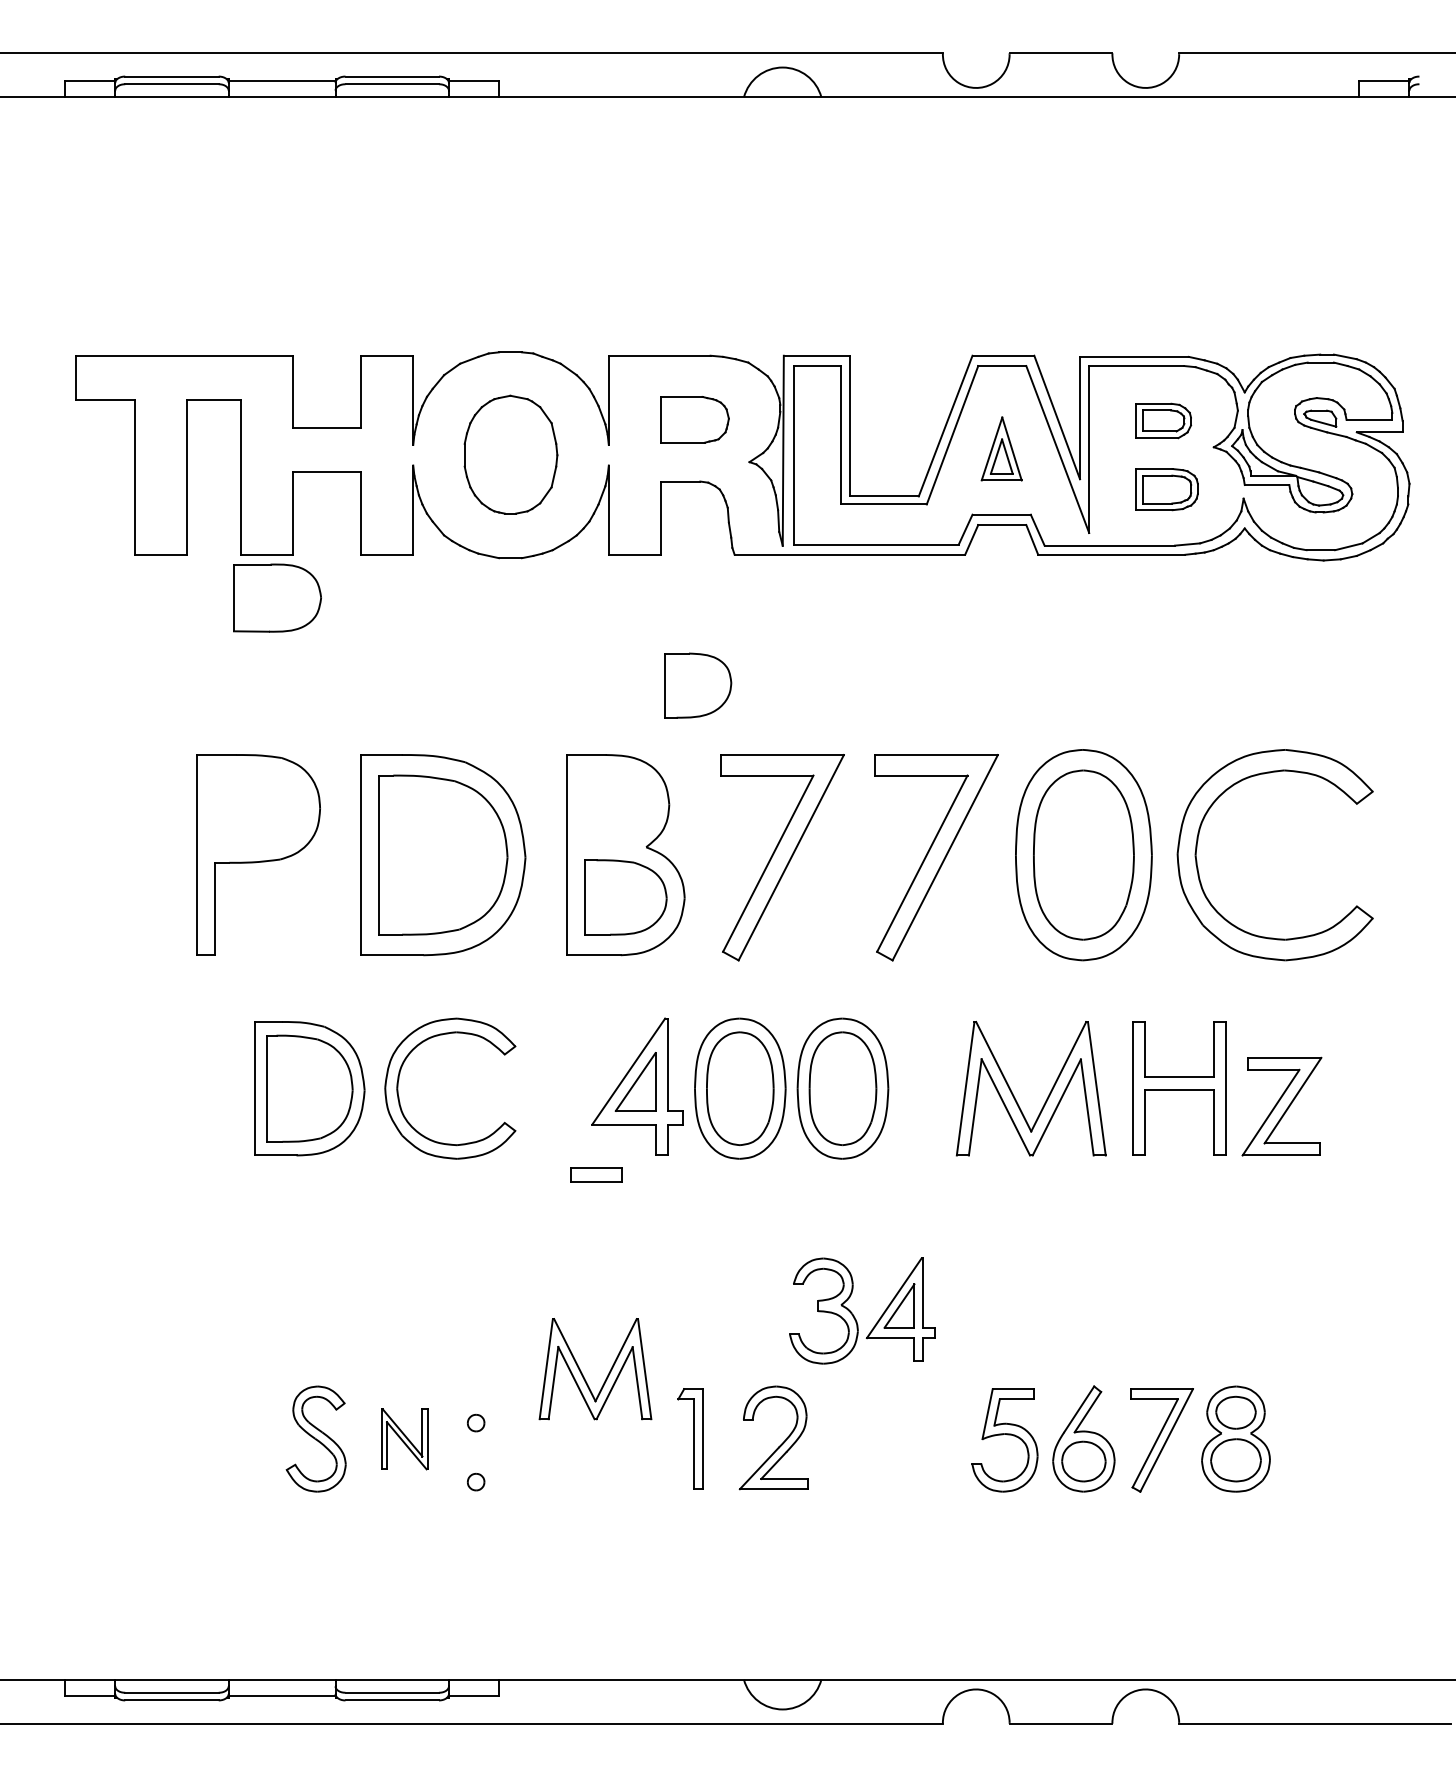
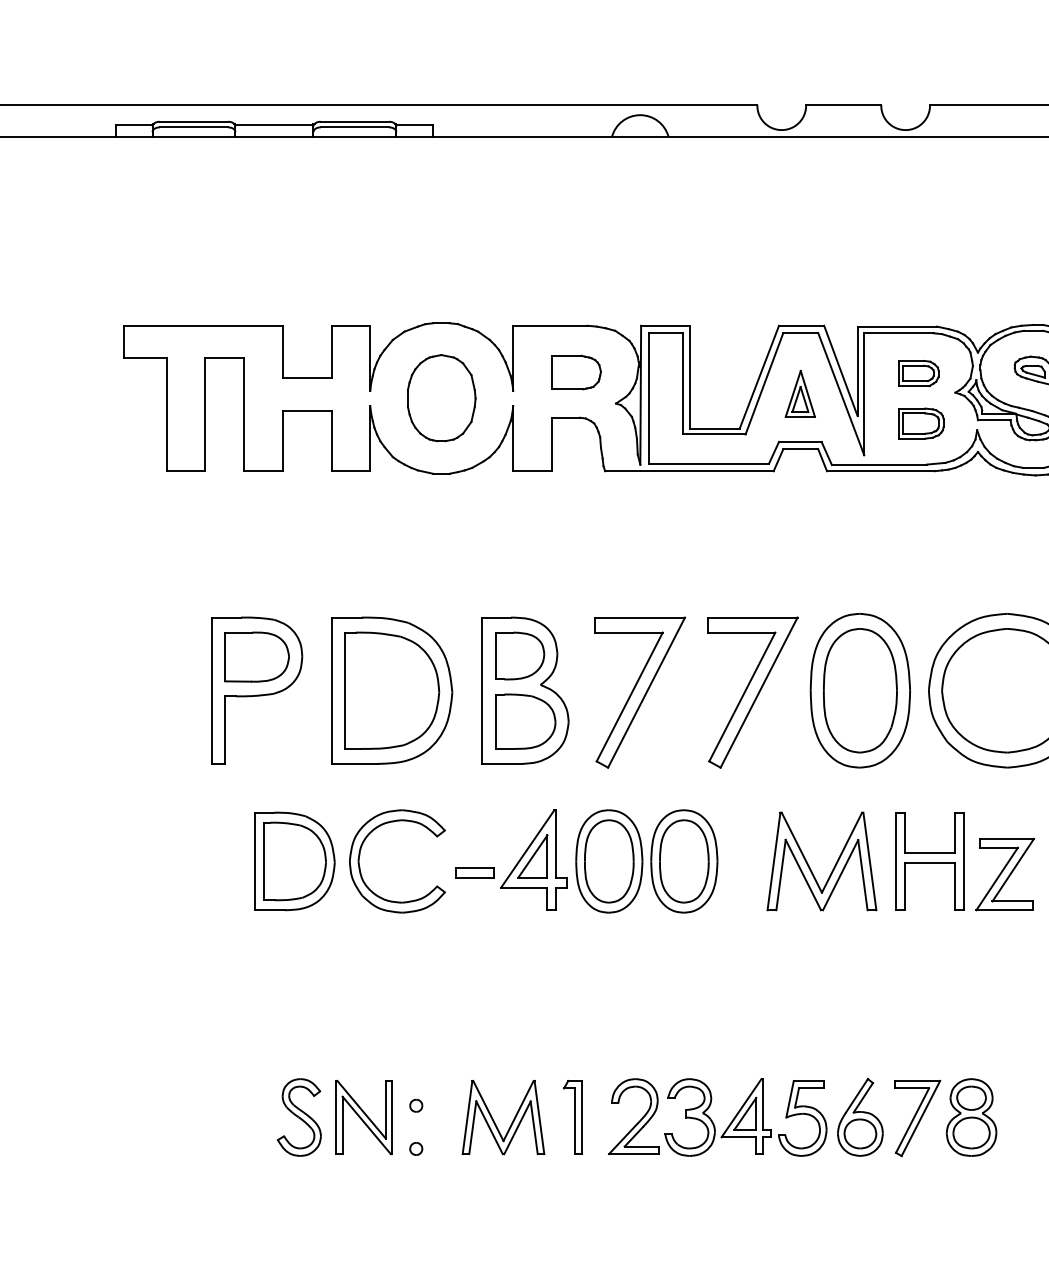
part: (277, 597) -> (257, 656), moved
part: (698, 685) -> (520, 655), moved
part: (596, 1174) -> (474, 872), moved
part: (854, 1315) -> (712, 1120), moved
part: (583, 1374) -> (494, 1121), moved
part: (404, 1439) -> (363, 1117), size x1.67

